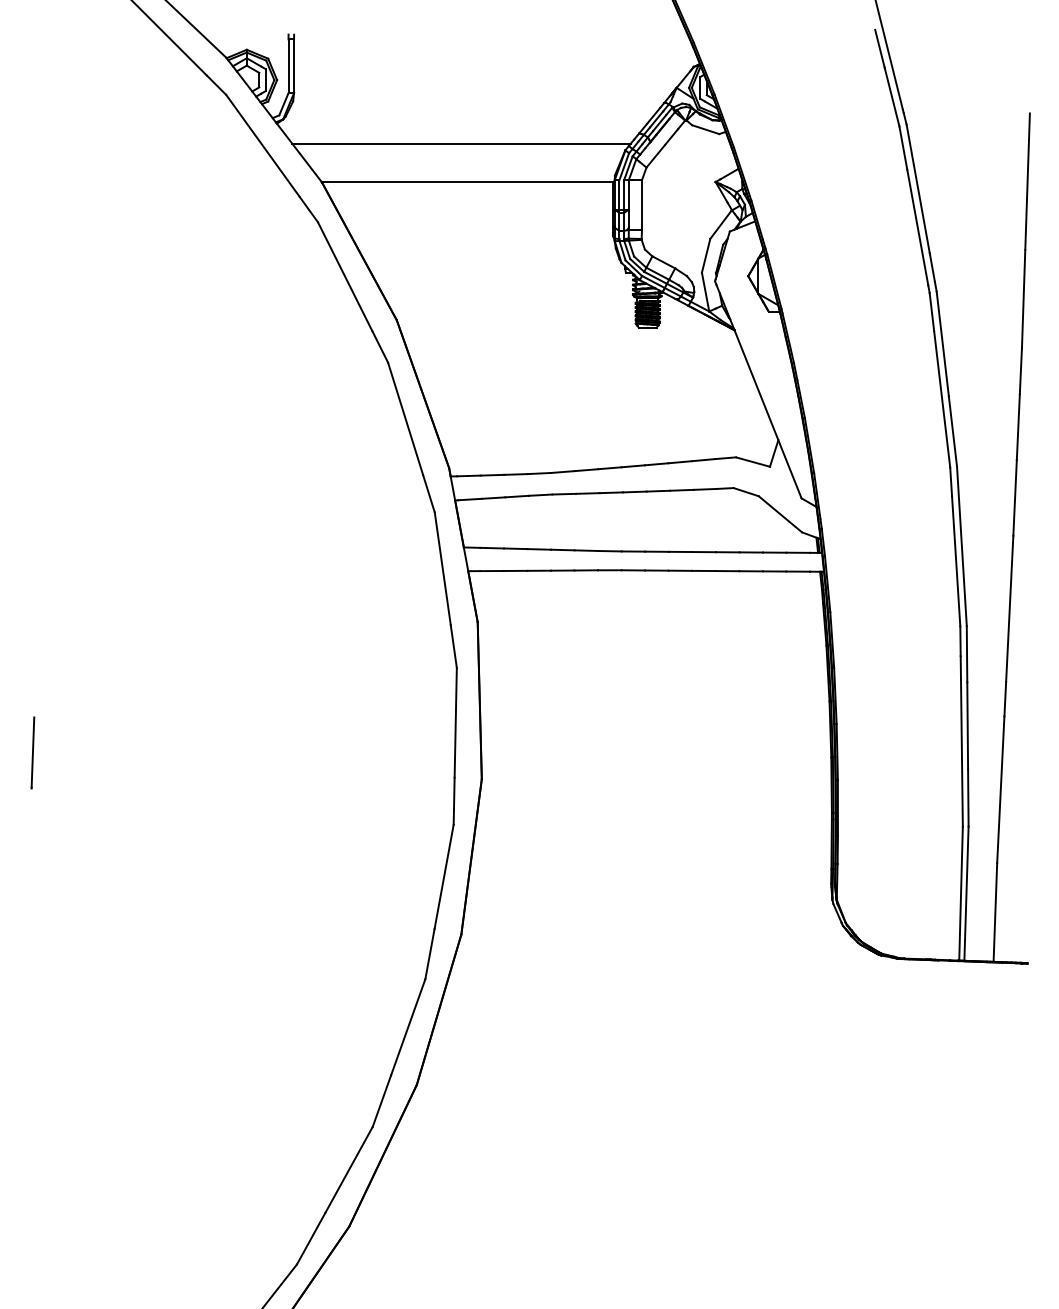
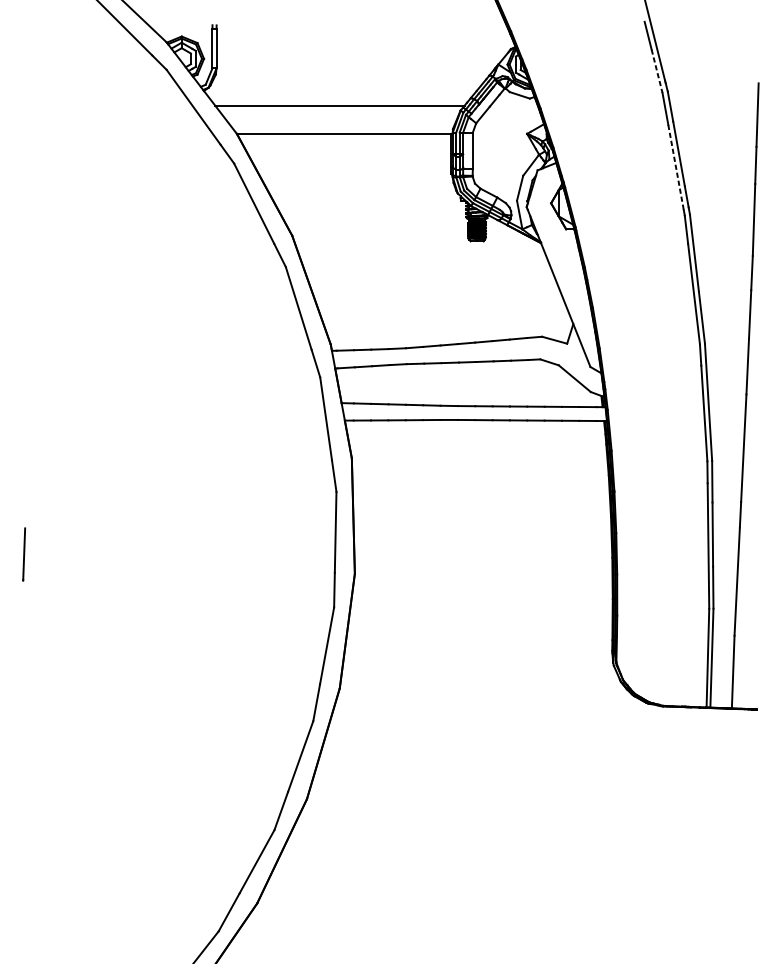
line: (892, 97) -> (657, 71), solid -> dashed
line: (917, 227) -> (675, 167), solid -> dashed

